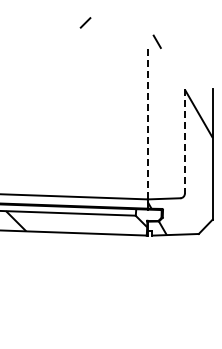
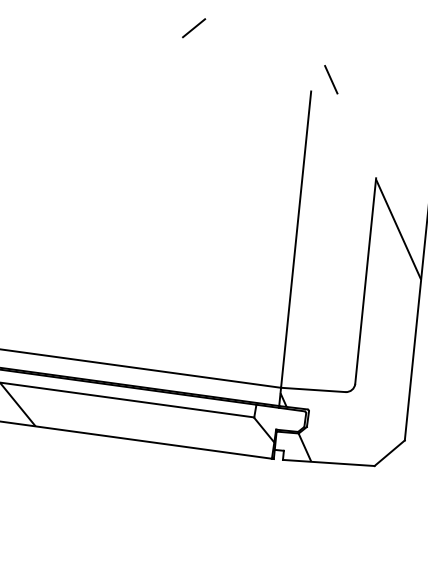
line: (147, 124) -> (295, 240), dashed -> solid
line: (184, 141) -> (364, 281), dashed -> solid

